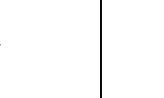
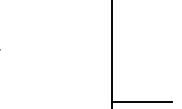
line: (127, 92) -> (141, 102), added

